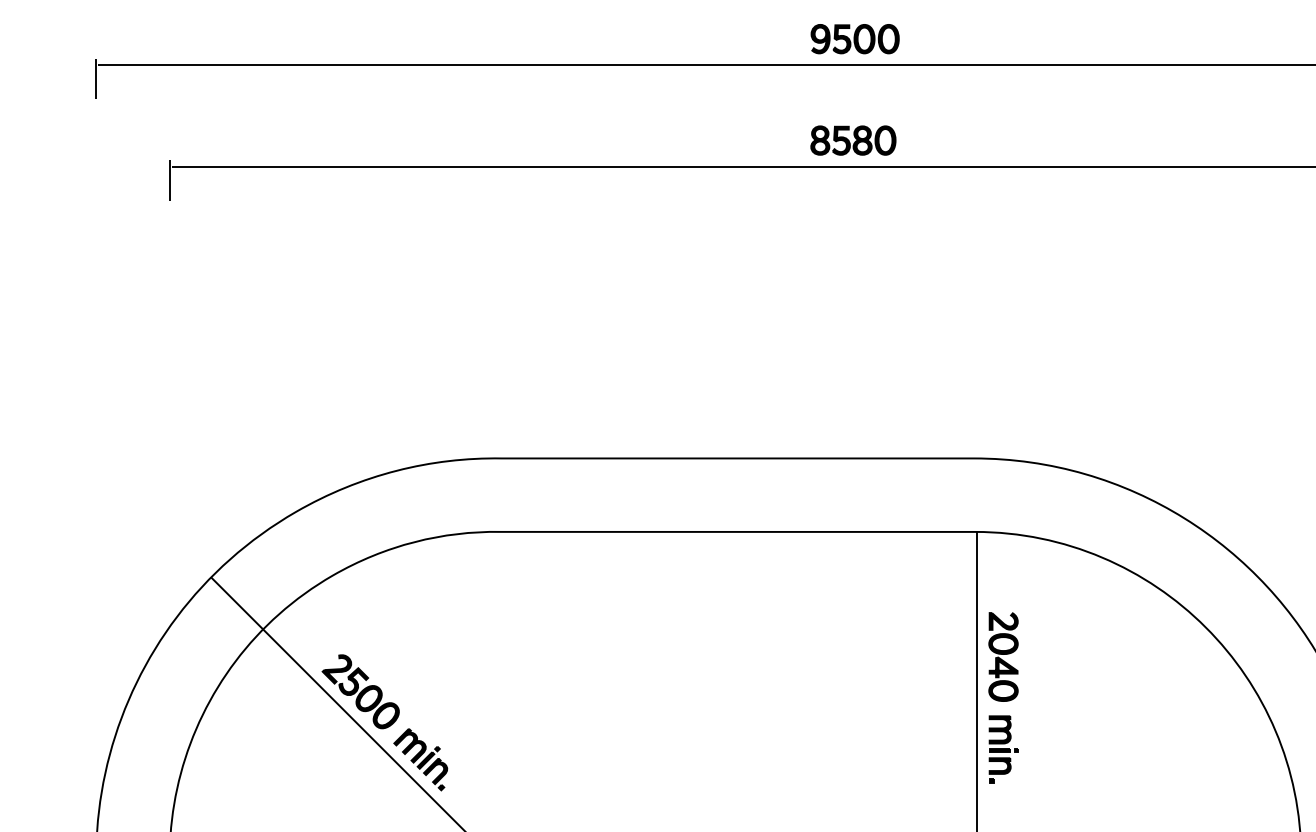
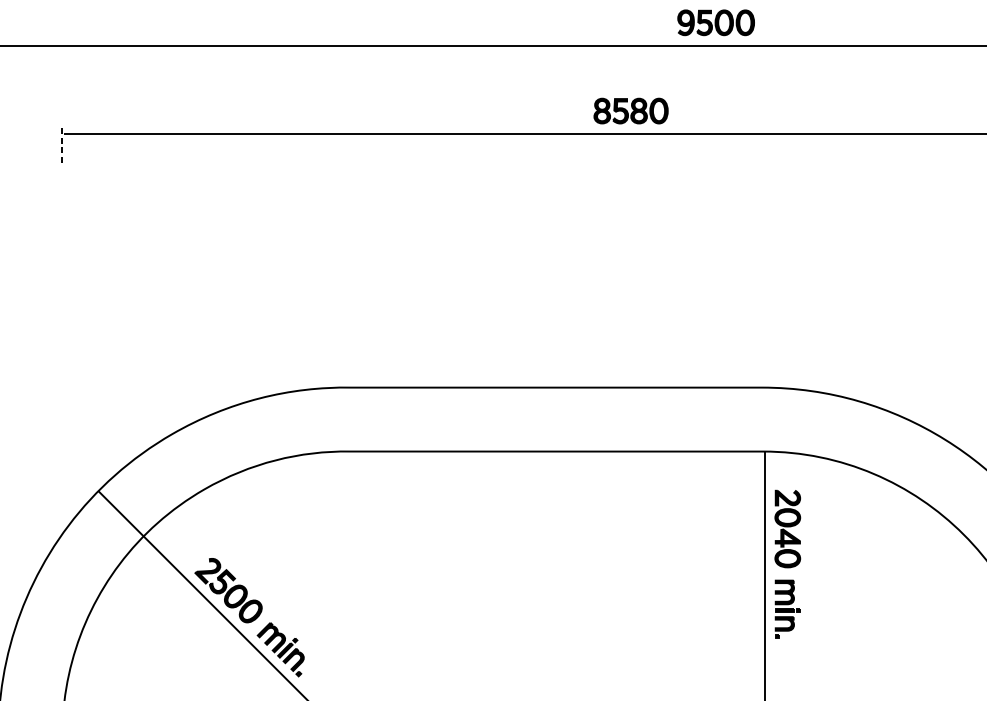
part: (854, 39) -> (715, 23), moved
part: (853, 140) -> (631, 111), moved
line: (169, 180) -> (62, 145), solid -> dashed
part: (1003, 697) -> (787, 564), moved

